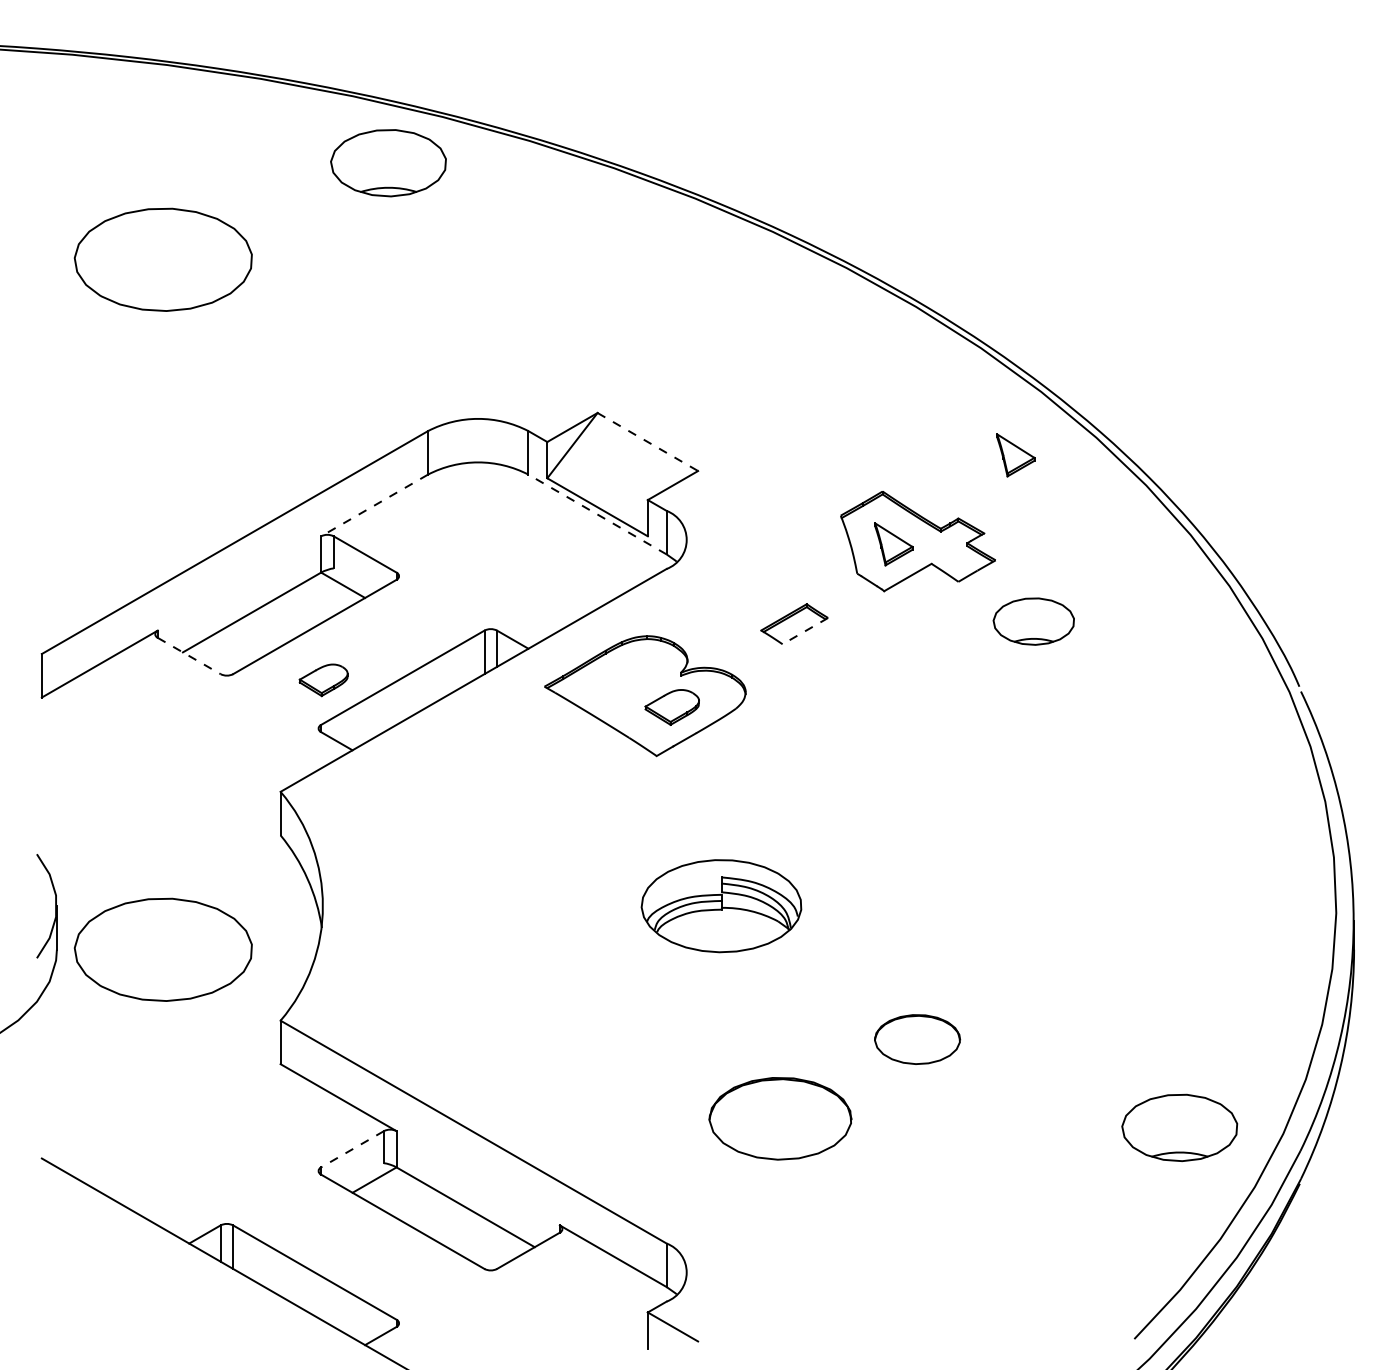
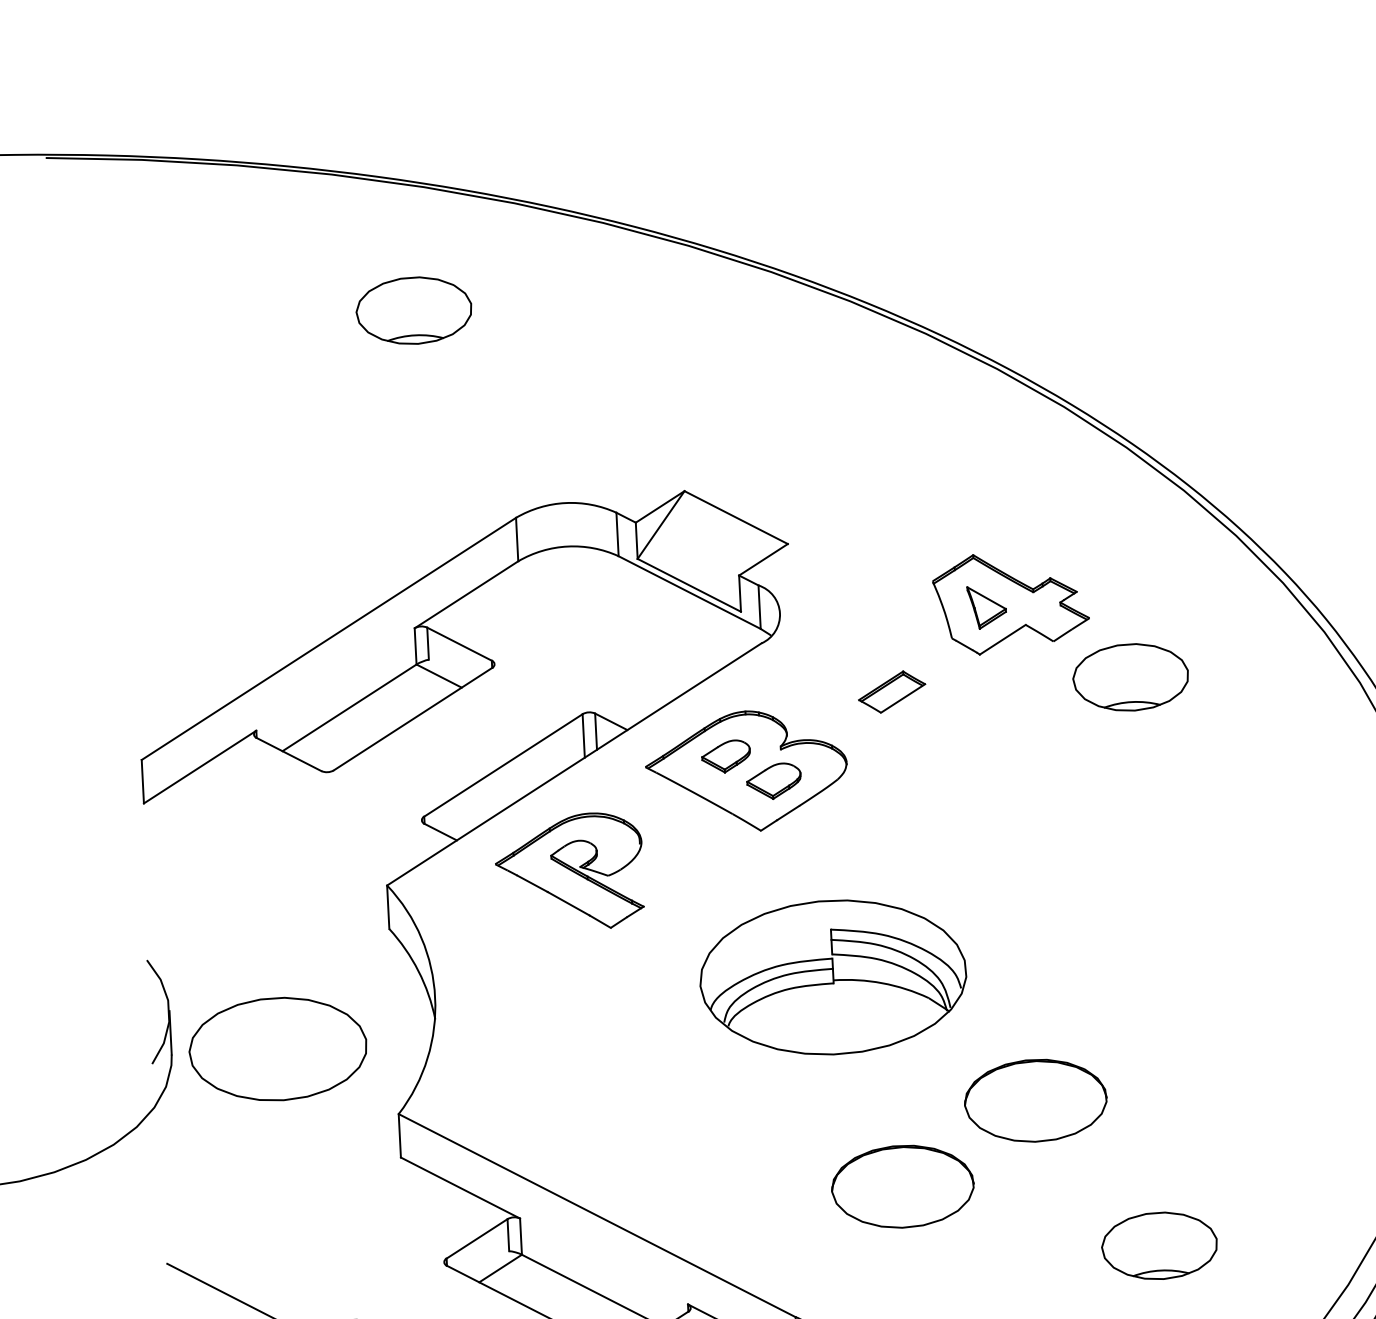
part: (388, 163) -> (414, 311), moved
part: (162, 259) -> (242, 359), removed
line: (648, 442) -> (736, 518), dashed -> solid
part: (1015, 455) -> (1104, 512), removed
line: (374, 505) -> (466, 594), dashed -> solid
line: (597, 514) -> (689, 592), dashed -> solid
part: (1033, 621) -> (1130, 677), size x1.43
line: (804, 631) -> (902, 698), dashed -> solid
line: (189, 656) -> (289, 754), dashed -> solid
part: (323, 680) -> (725, 756), moved
part: (463, 787) -> (569, 871), added
part: (721, 905) -> (833, 976), size x1.67
part: (917, 1039) -> (1035, 1100), size x1.67
part: (1179, 1127) -> (1159, 1245), moved
line: (352, 1149) -> (477, 1239), dashed -> solid

